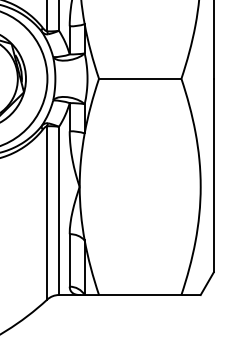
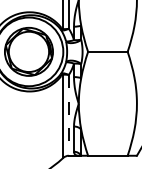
line: (58, 211) -> (68, 115), solid -> dashed

